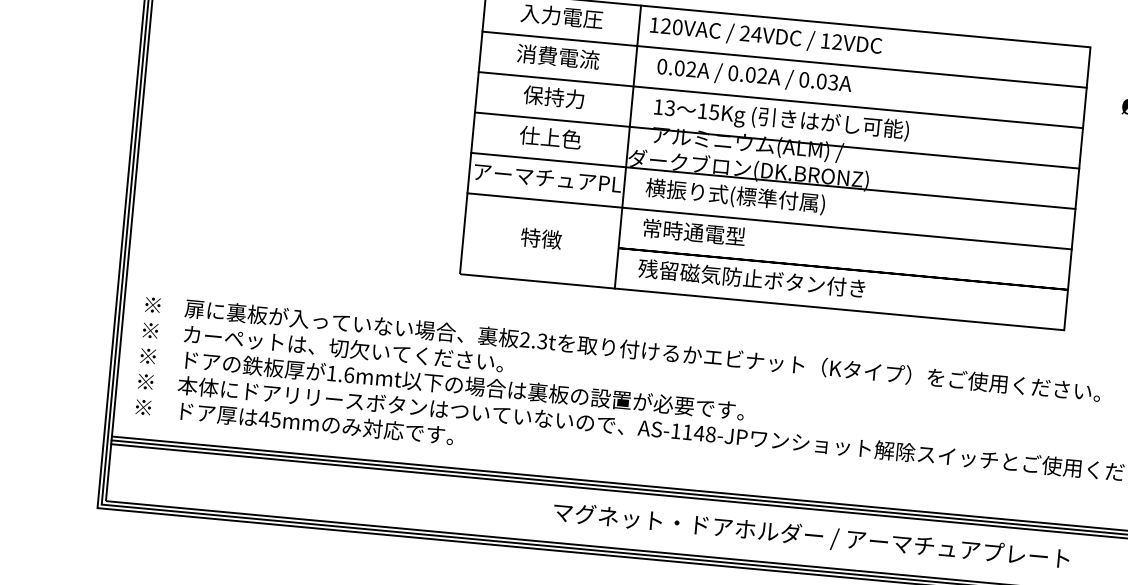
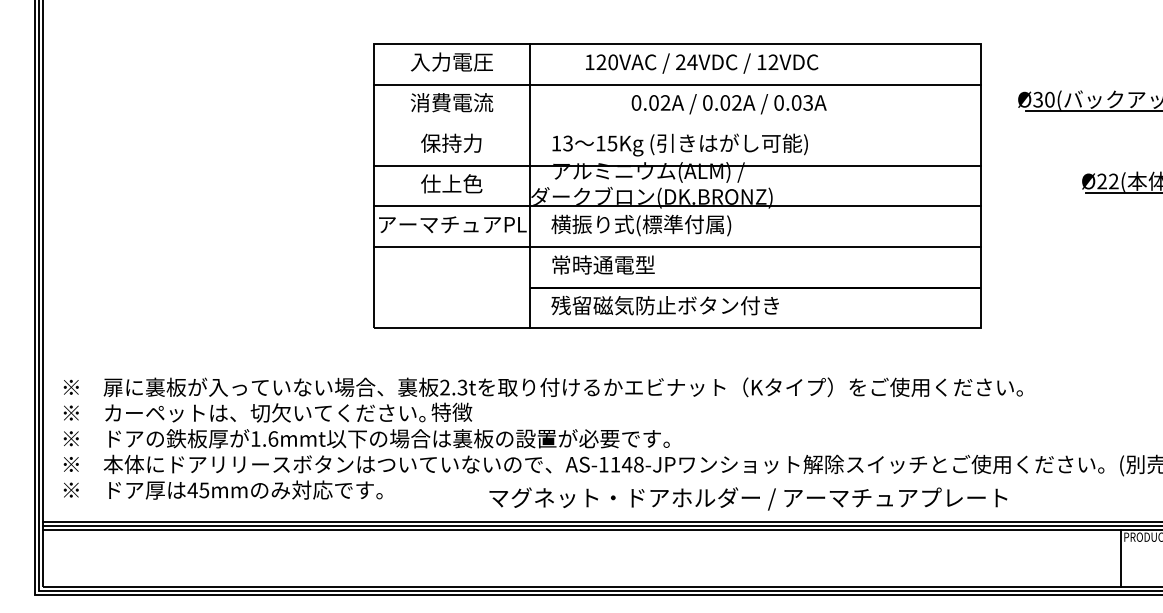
text: (766, 36) -> (702, 63), moved
text: (753, 76) -> (728, 104), moved
line: (780, 100) -> (677, 125), removed
text: (541, 237) -> (451, 411), moved
text: (811, 536) -> (748, 498), moved

